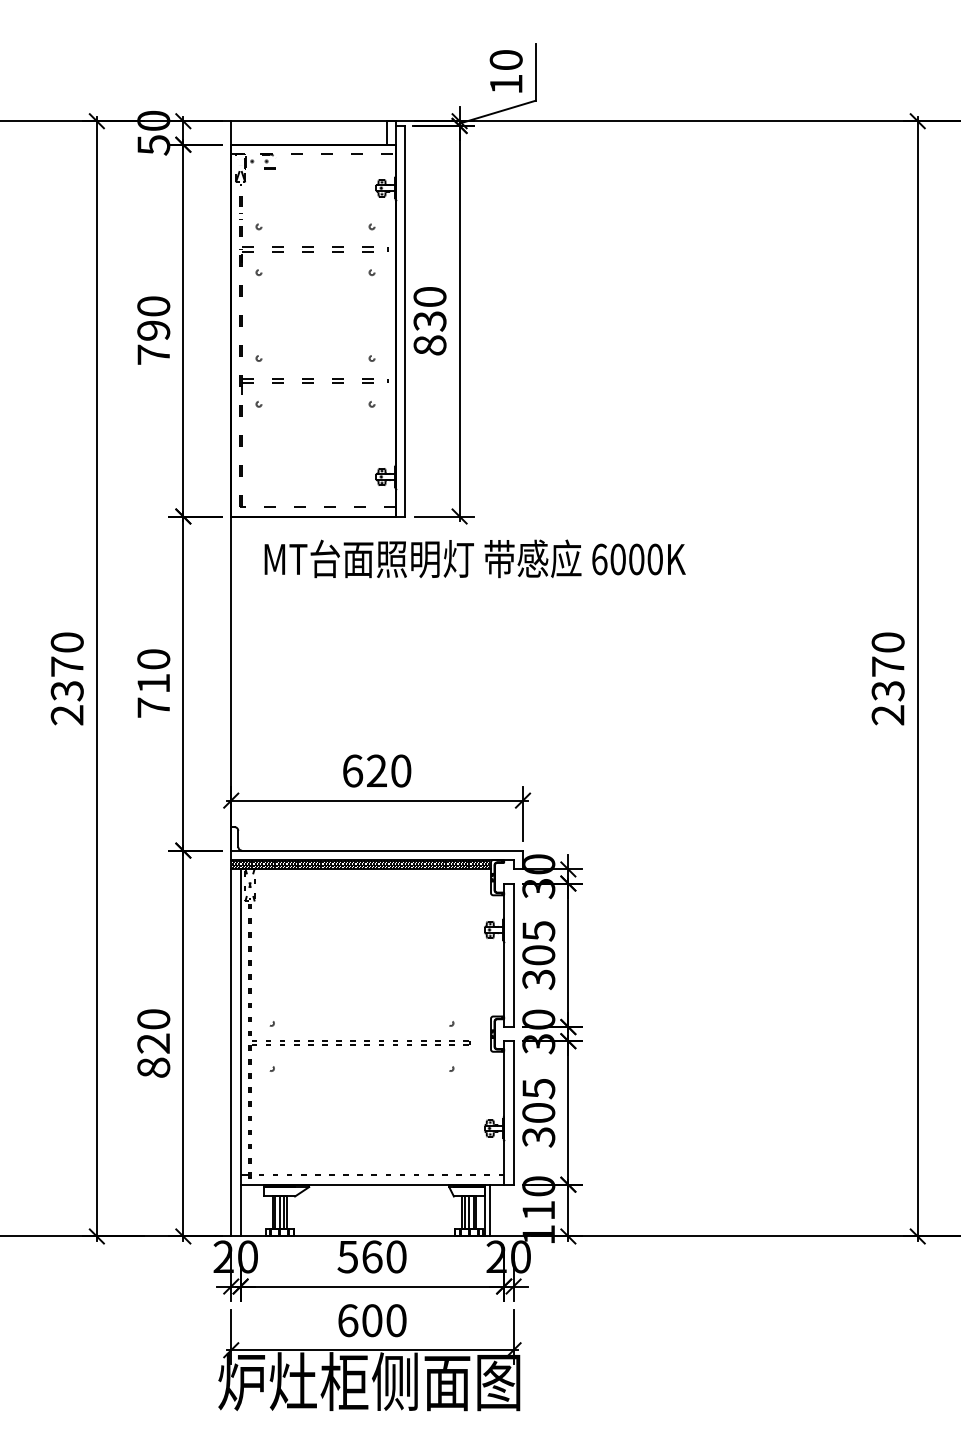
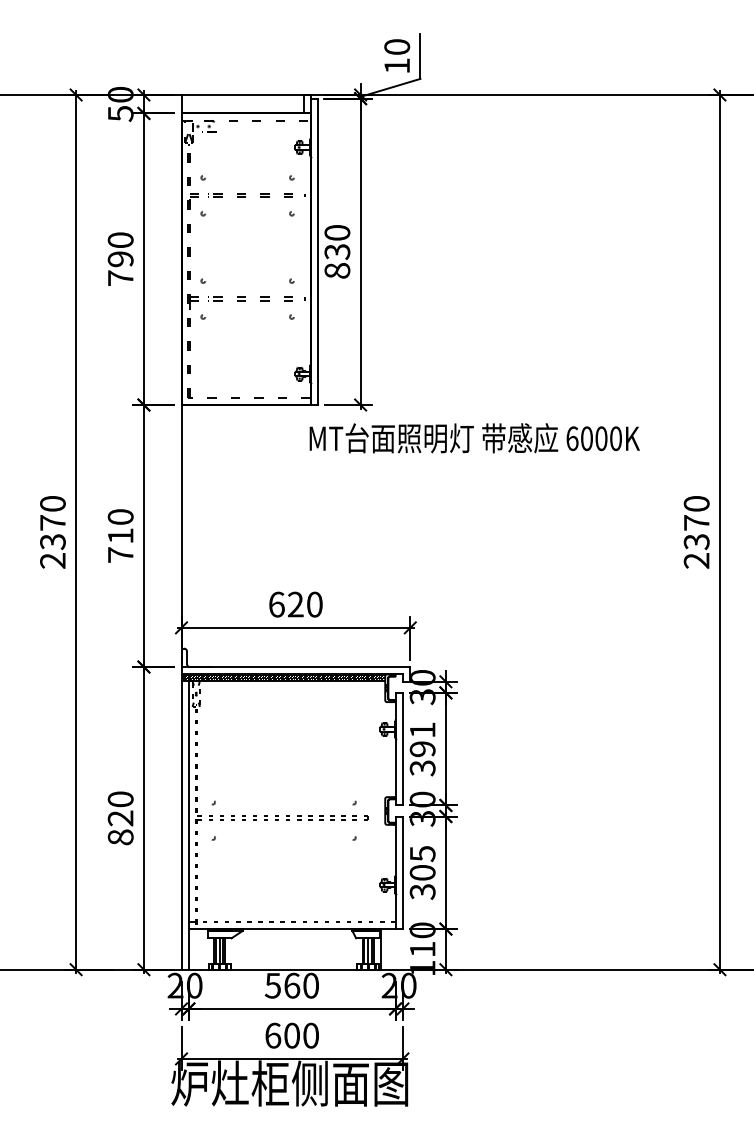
text: (474, 558) -> (474, 437), moved
text: (538, 943) -> (422, 739), 305 -> 391
line: (490, 1210) -> (384, 949), removed

